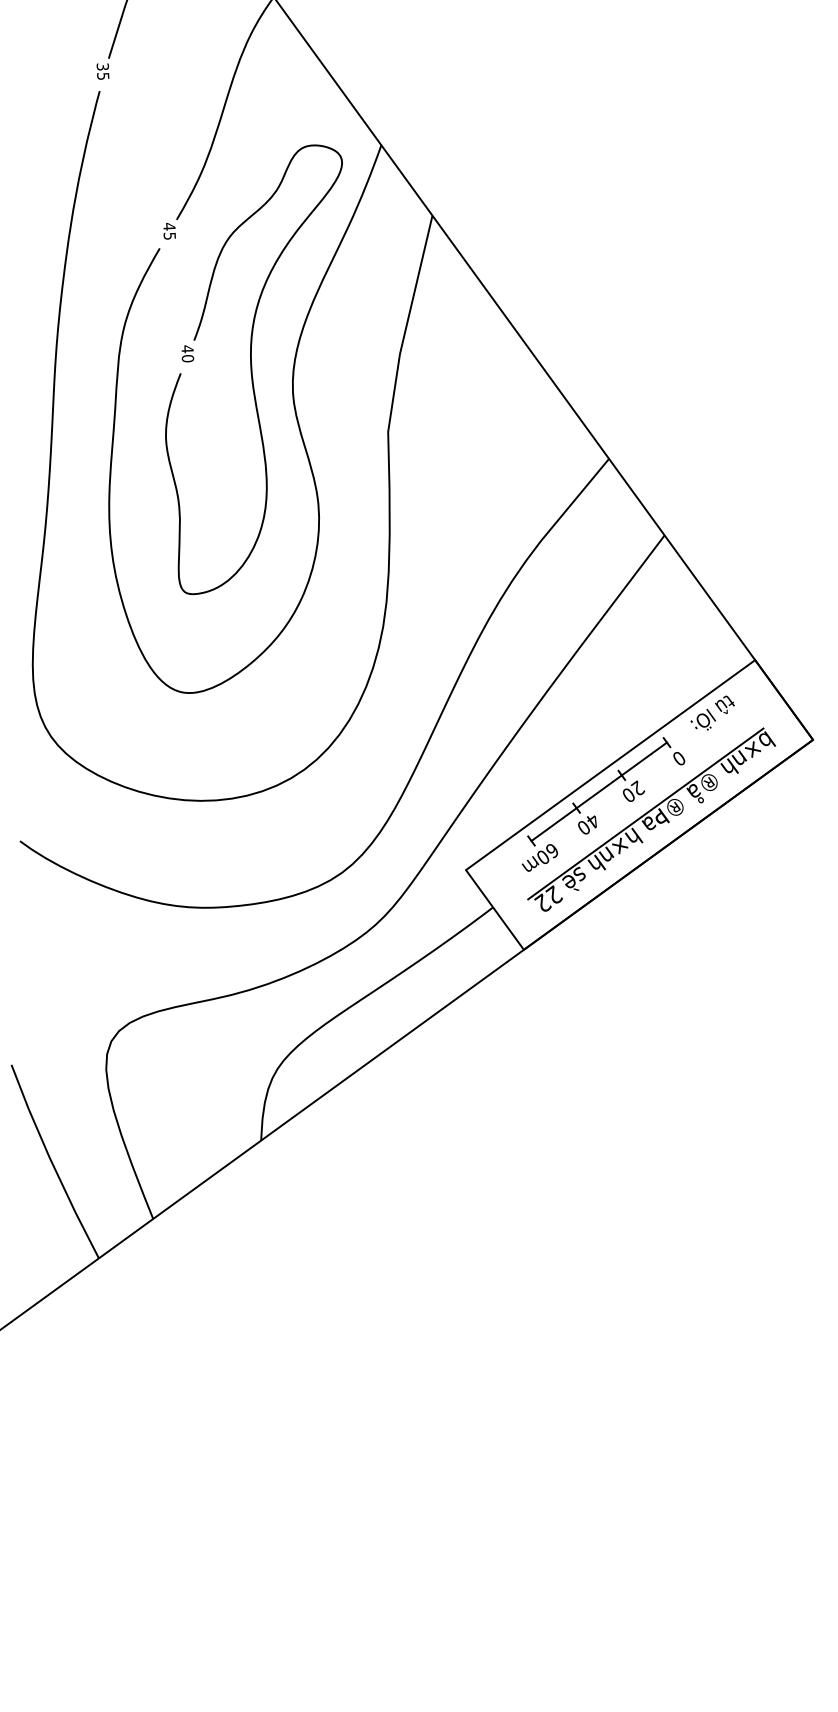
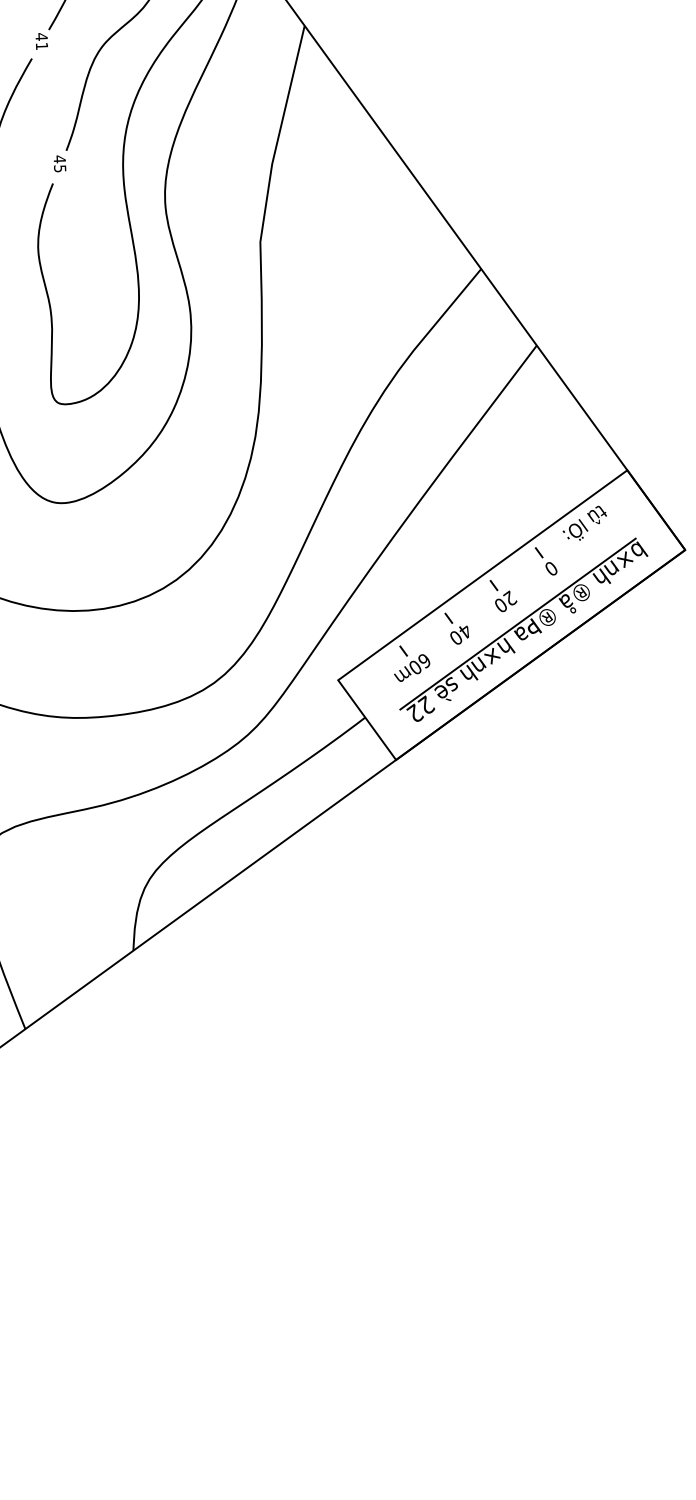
text: (169, 235) -> (41, 45), 45 -> 41
text: (187, 358) -> (59, 168), 40 -> 45
line: (598, 791) -> (470, 601), removed

